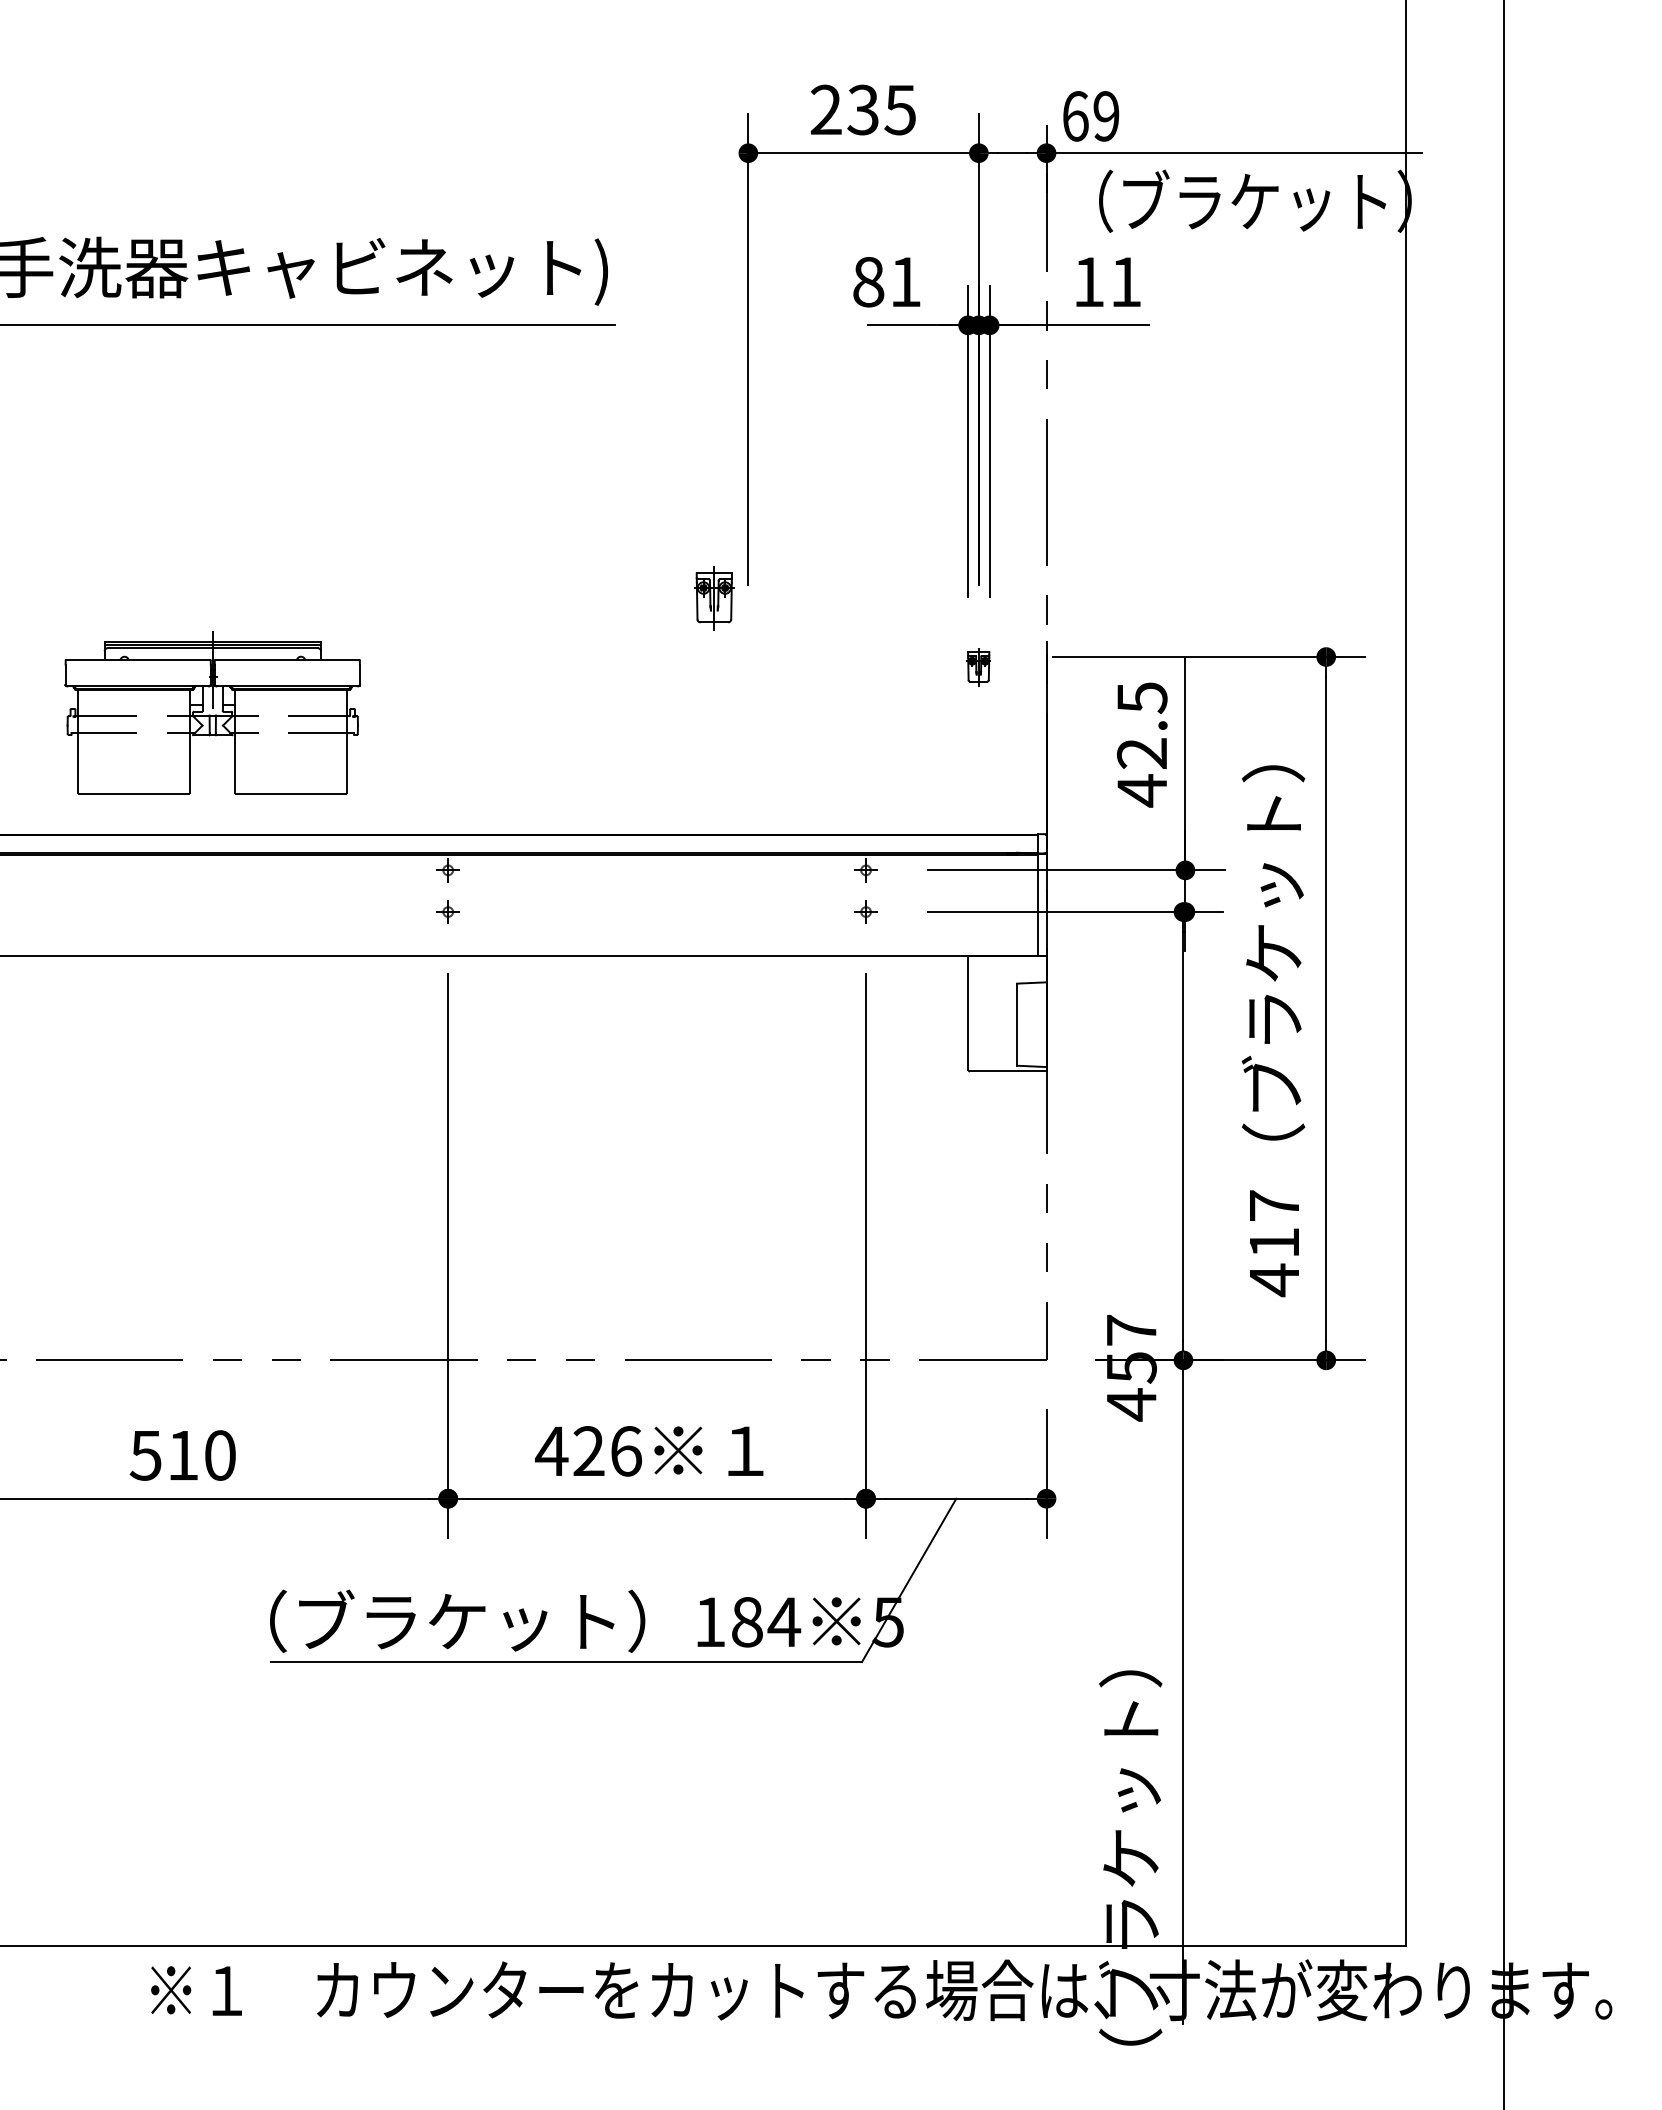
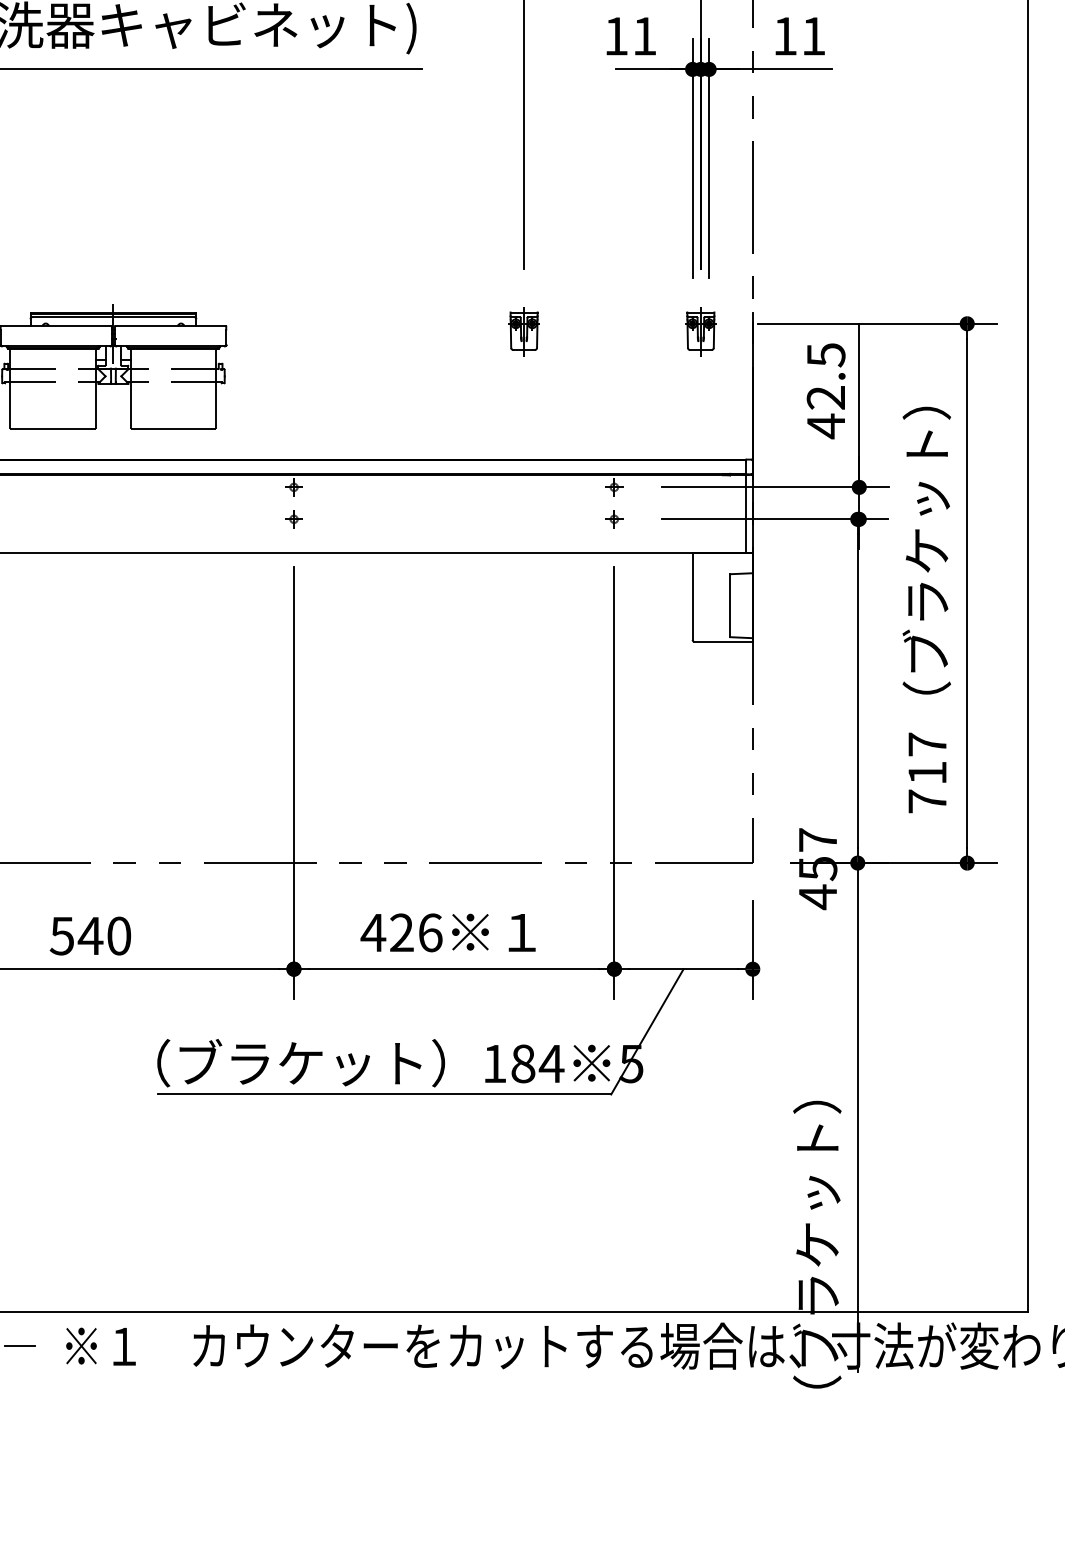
text: (868, 282) -> (616, 36), 81 -> 11
part: (714, 598) -> (524, 331), moved
part: (978, 667) -> (700, 331), size x1.67
text: (1274, 1280) -> (927, 801), 417 -> 717
text: (182, 1455) -> (90, 936), 510 -> 540
line: (90, 1989) -> (19, 1345), added

